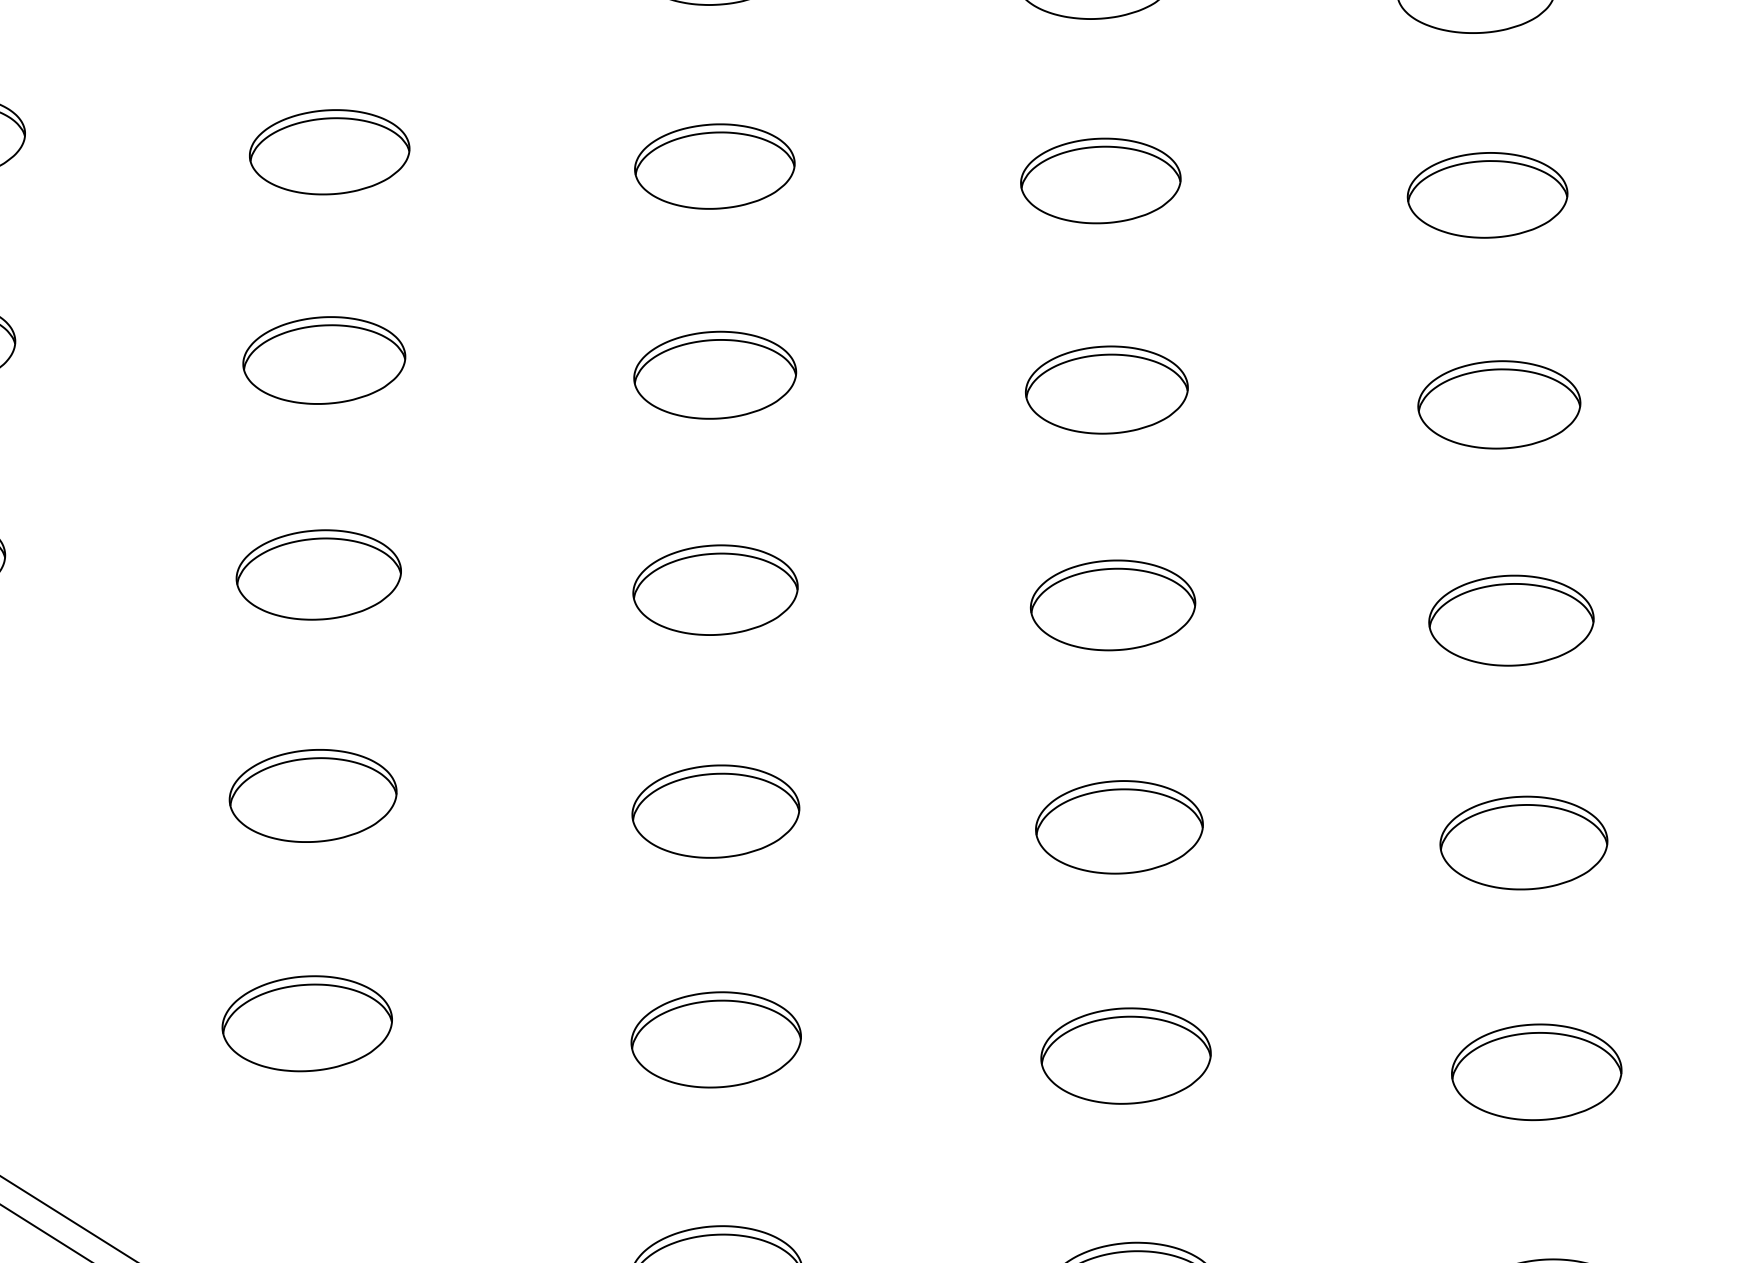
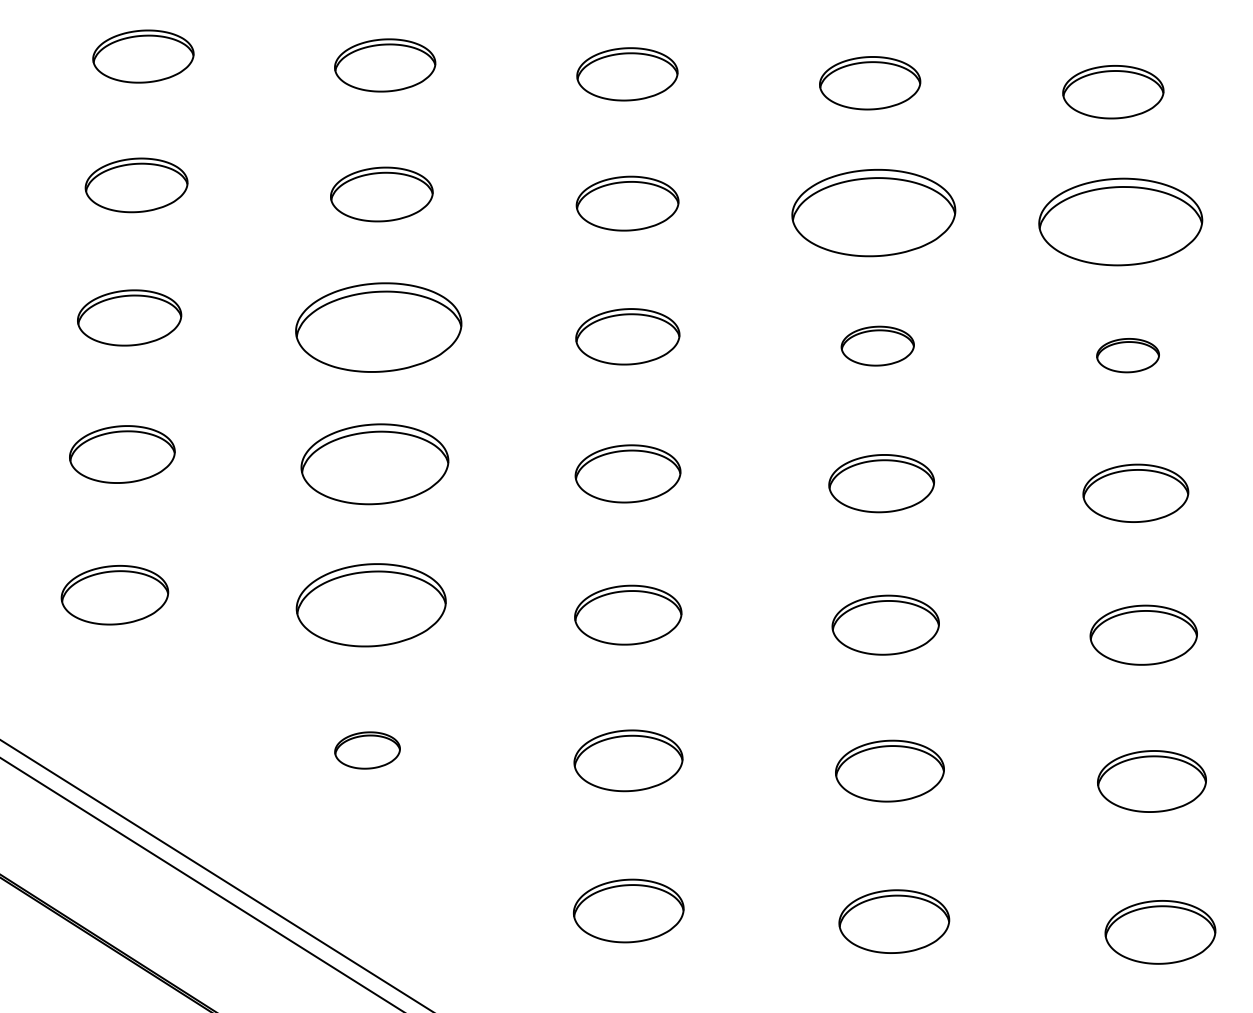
part: (1100, 180) -> (873, 212), size x1.6
part: (1487, 194) -> (1120, 221), size x1.6
part: (322, 359) -> (377, 326), size x1.6
part: (1106, 388) -> (877, 345), size x0.7
part: (1498, 404) -> (1127, 355), size x0.6
part: (318, 573) -> (374, 463), size x1.4
part: (313, 794) -> (371, 604), size x1.4
part: (307, 1023) -> (367, 750), size x0.6

